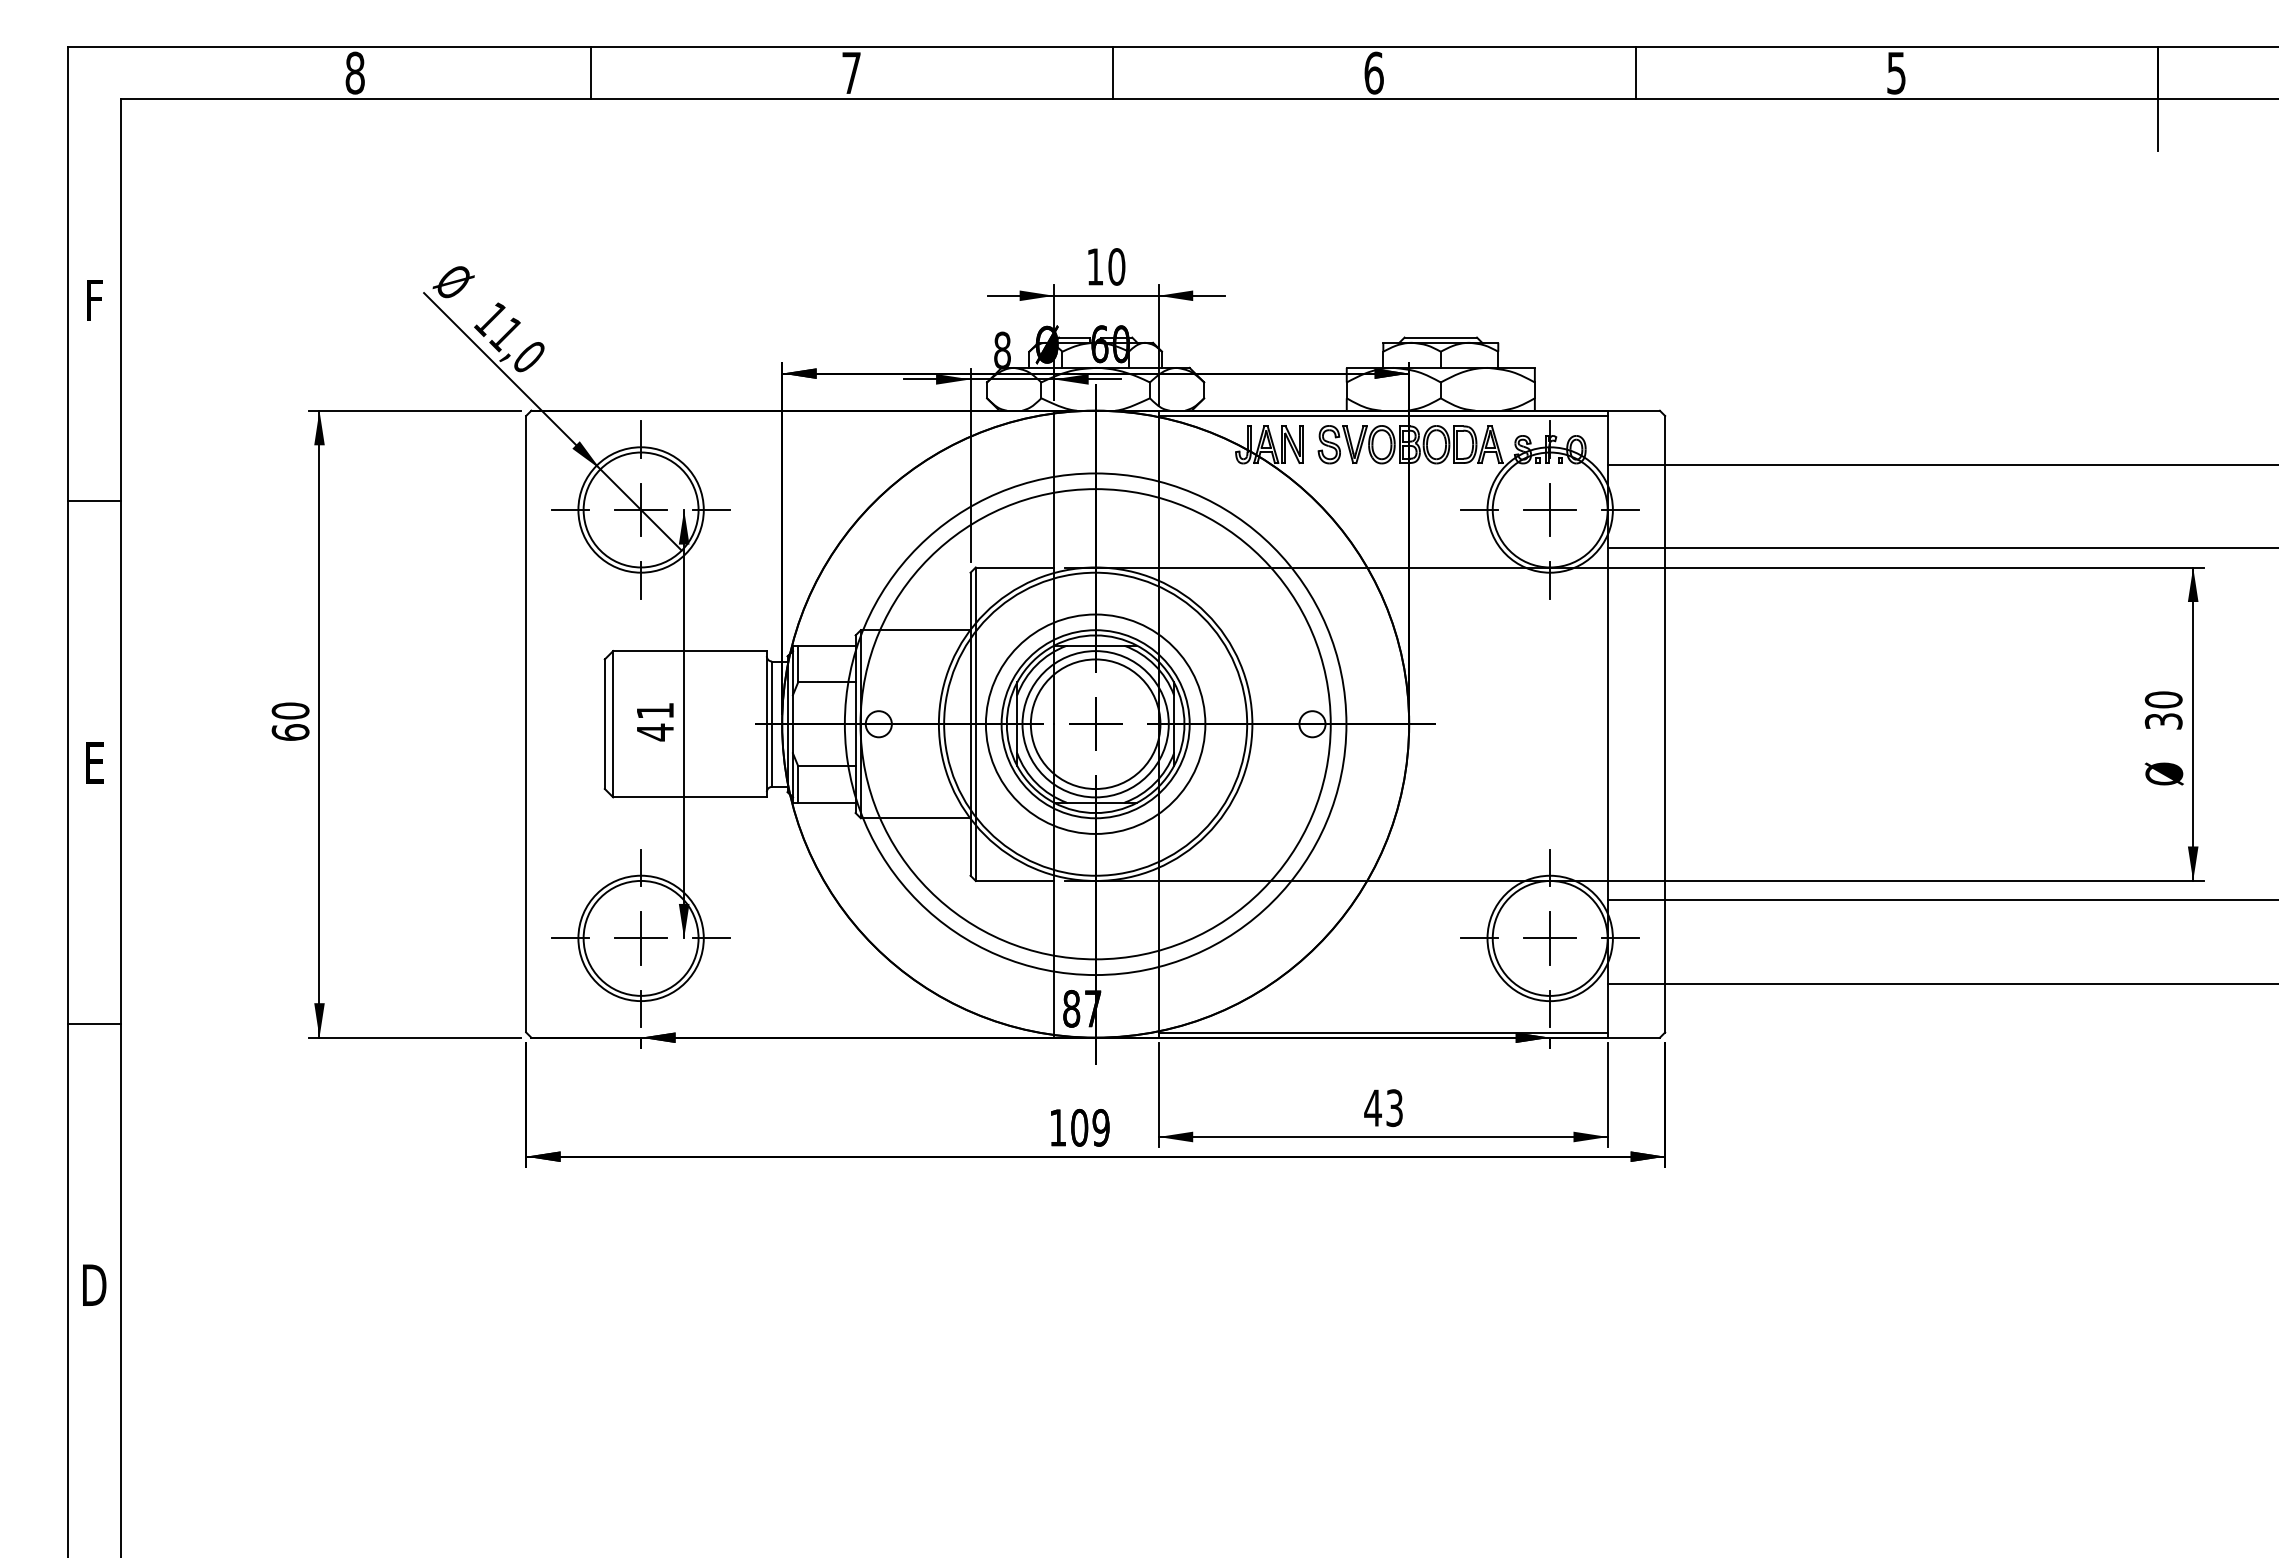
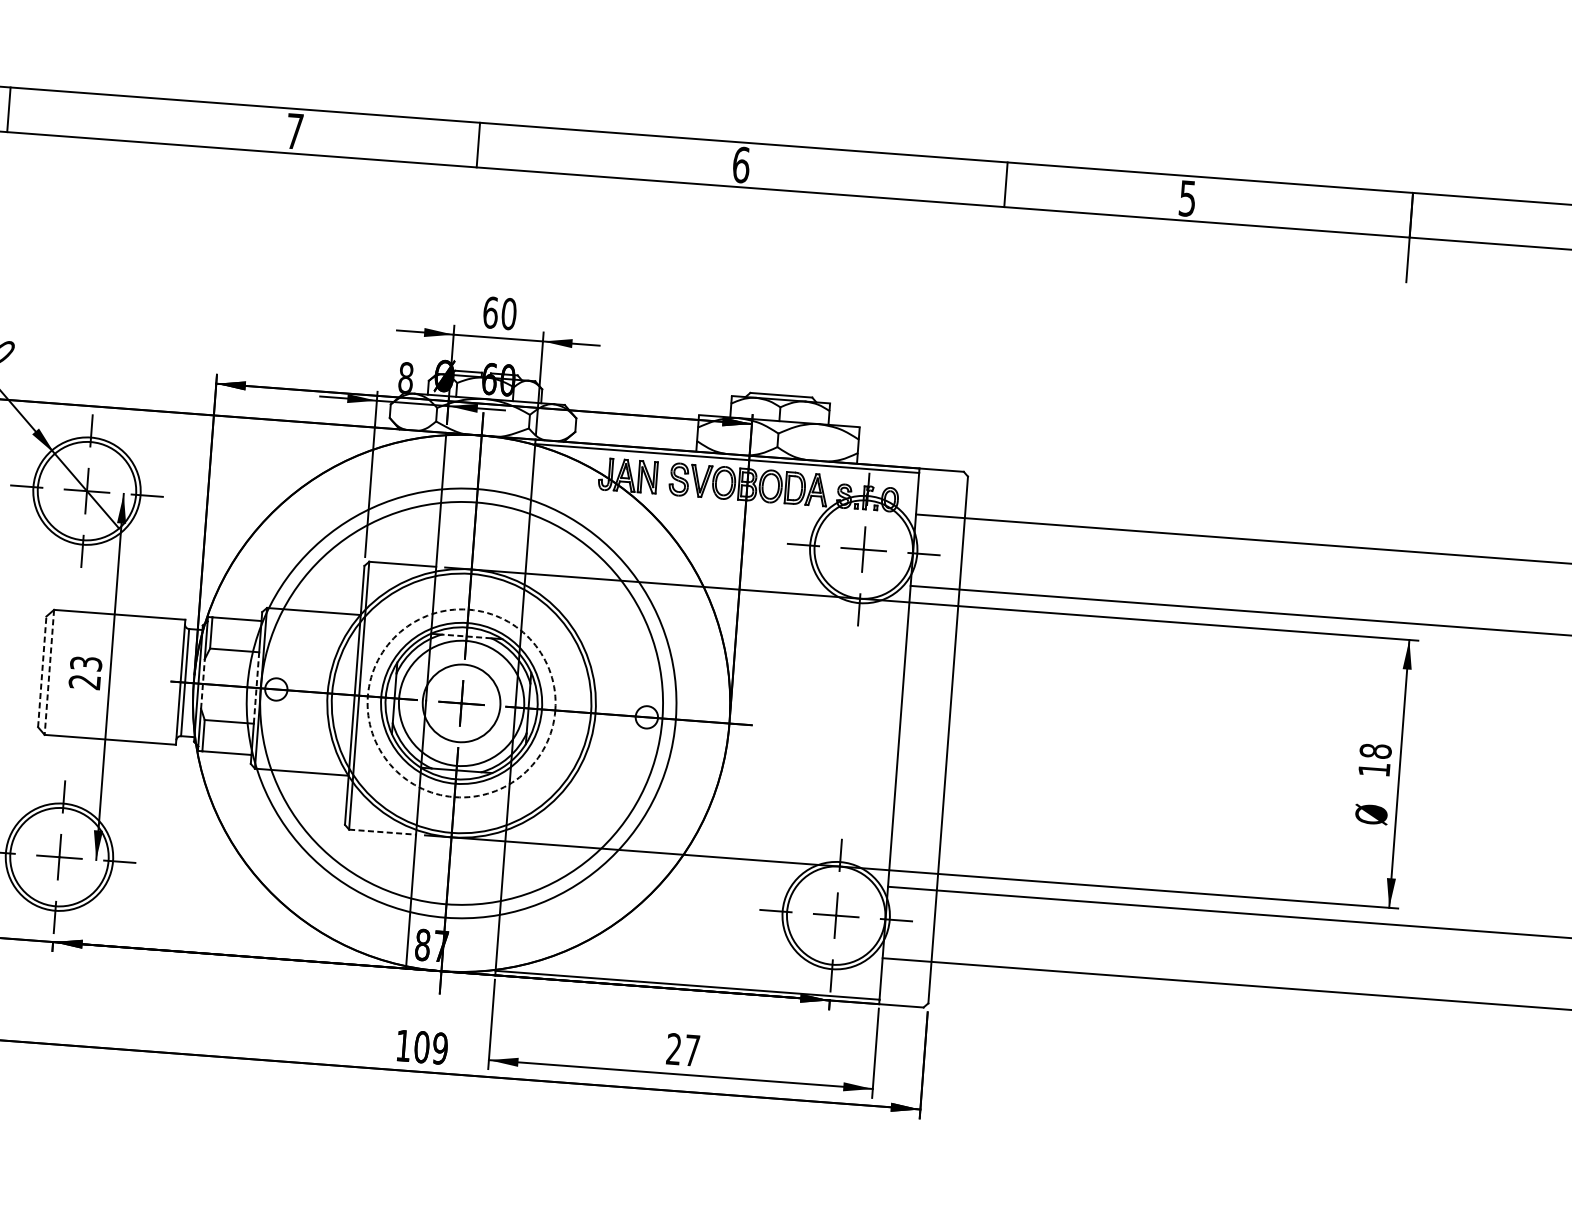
line: (590, 72) -> (8, 109), moved
line: (1113, 72) -> (478, 144), moved
line: (1635, 72) -> (1005, 184), moved
text: (1095, 266) -> (490, 312), 10 -> 60
line: (1095, 645) -> (466, 636), solid -> dashed
text: (2163, 710) -> (1374, 760), 30 -> 18
text: (655, 721) -> (85, 672), 41 -> 23
line: (792, 723) -> (202, 683), solid -> dashed
circle: (1095, 723) -> (461, 702), solid -> dashed
line: (604, 724) -> (41, 672), solid -> dashed
line: (613, 724) -> (49, 672), solid -> dashed
line: (855, 724) -> (256, 688), solid -> dashed
circle: (1095, 724) -> (461, 703), size x0.7
line: (1015, 880) -> (383, 831), solid -> dashed
text: (1383, 1108) -> (682, 1050), 43 -> 27

